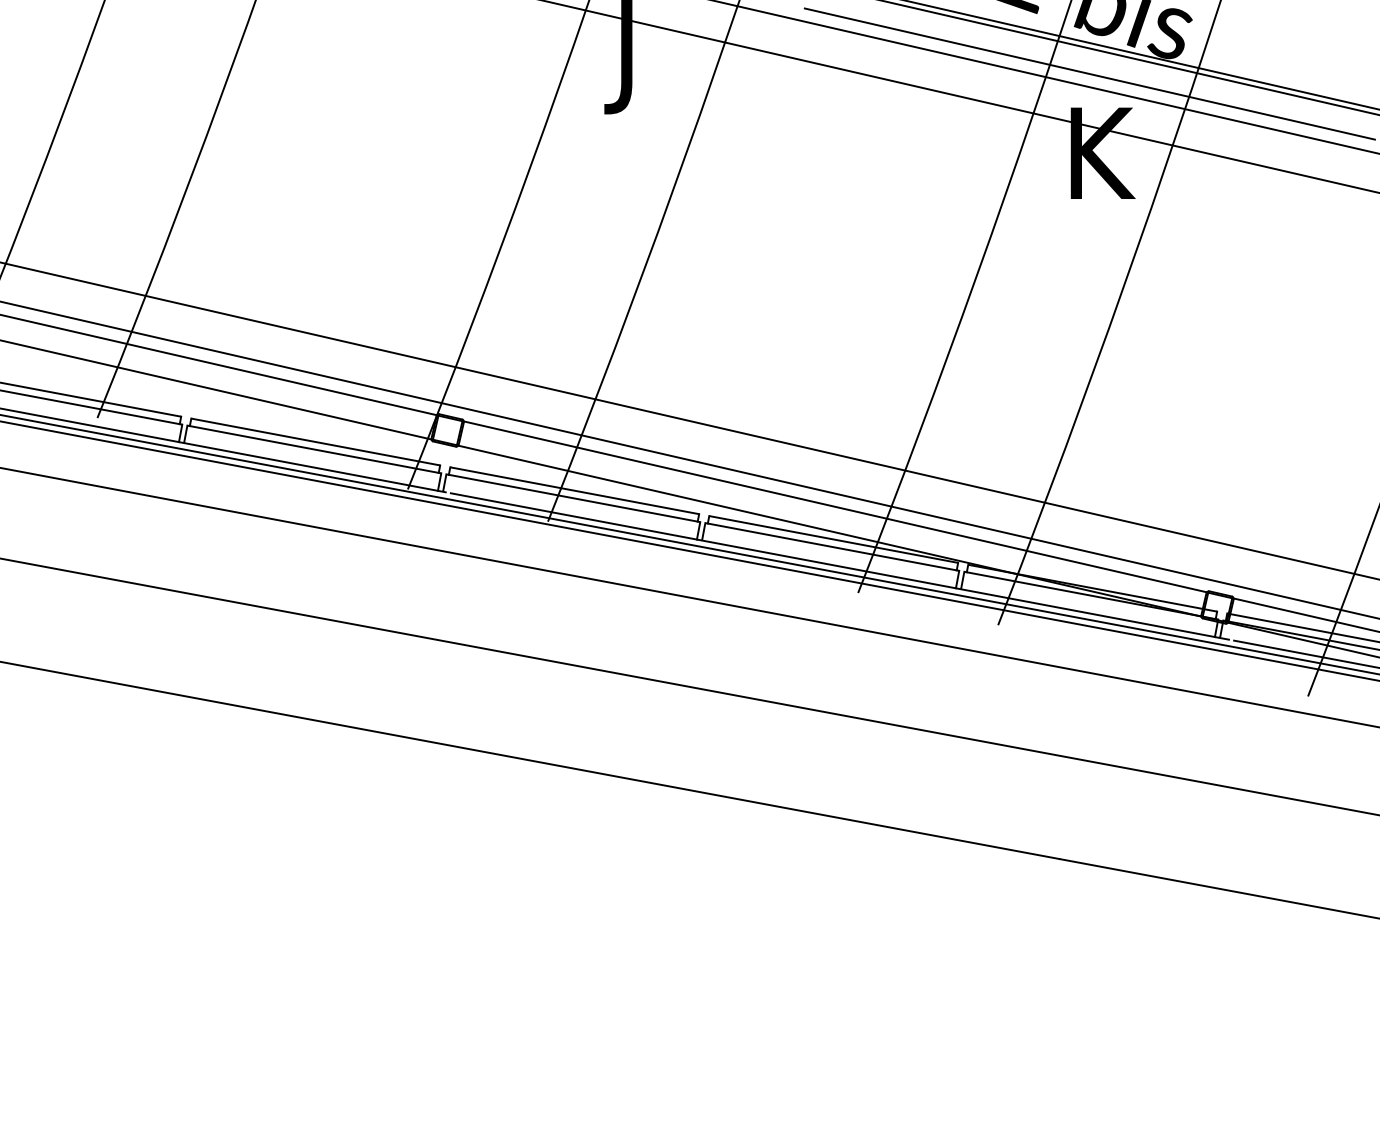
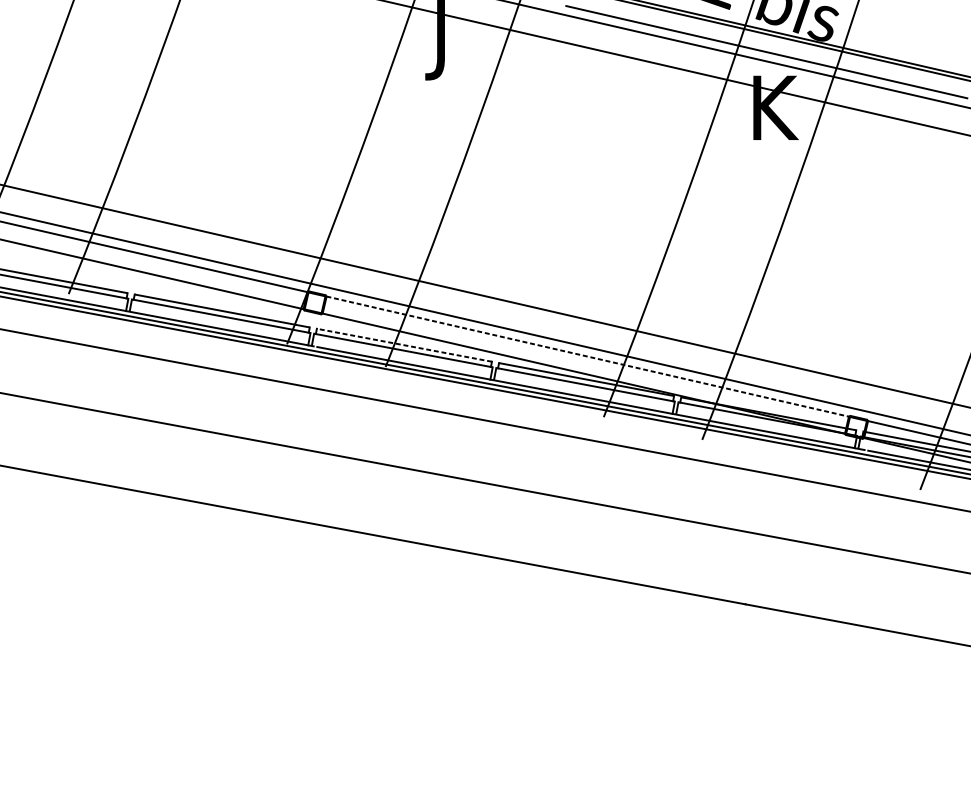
line: (574, 490) -> (404, 345), solid -> dashed
line: (835, 506) -> (587, 356), solid -> dashed

